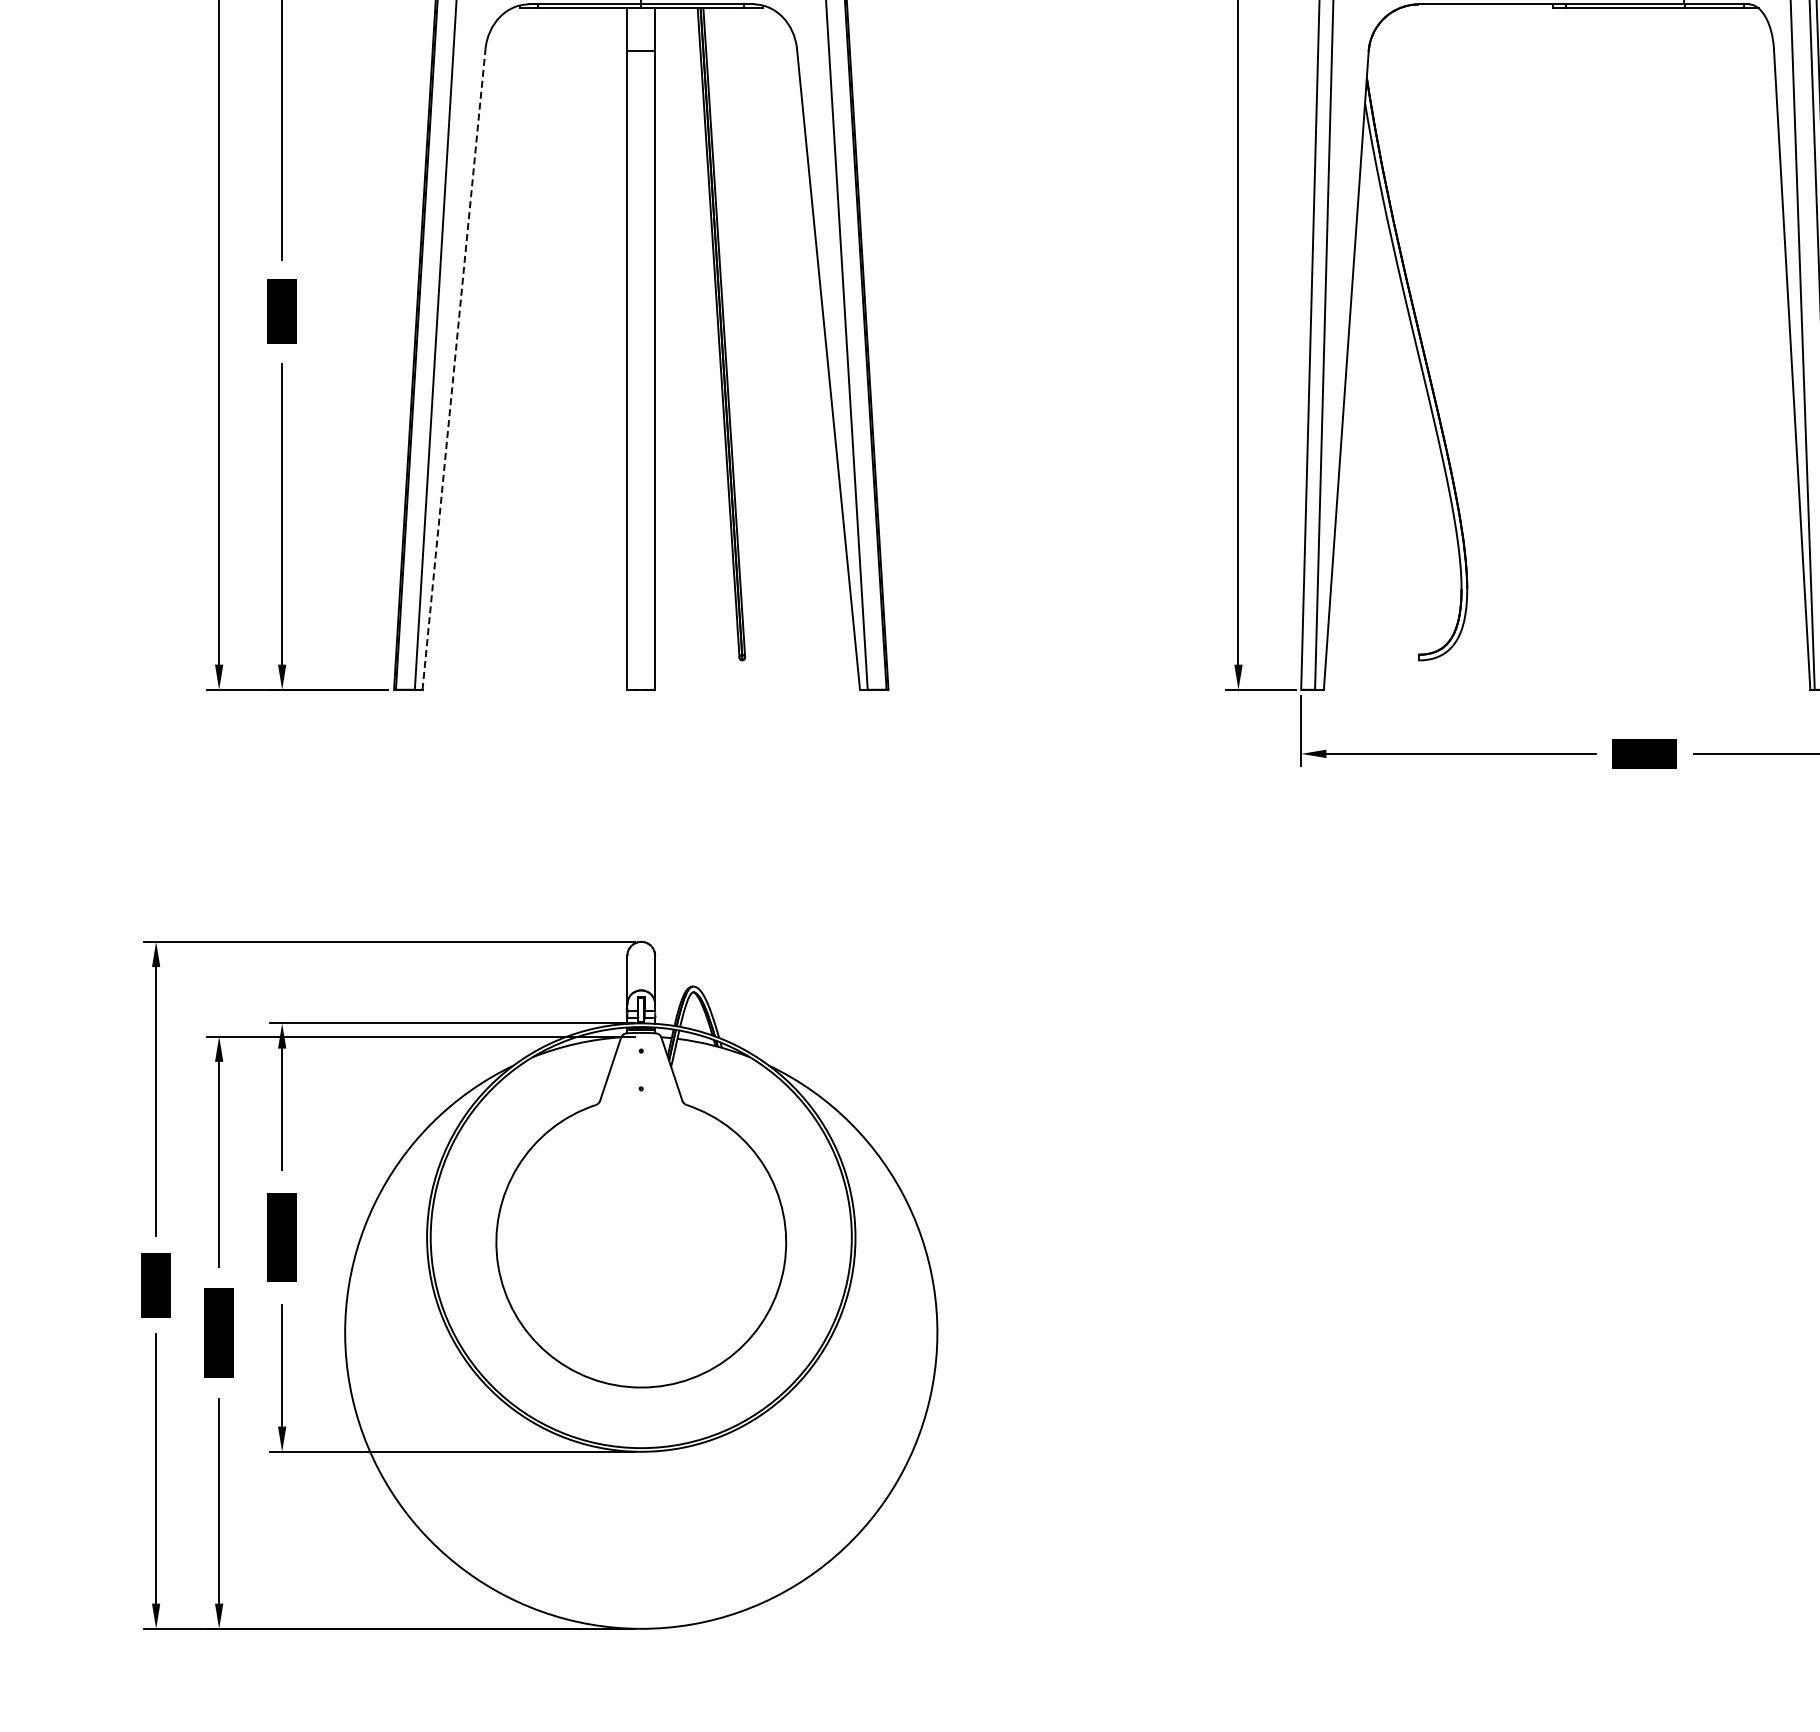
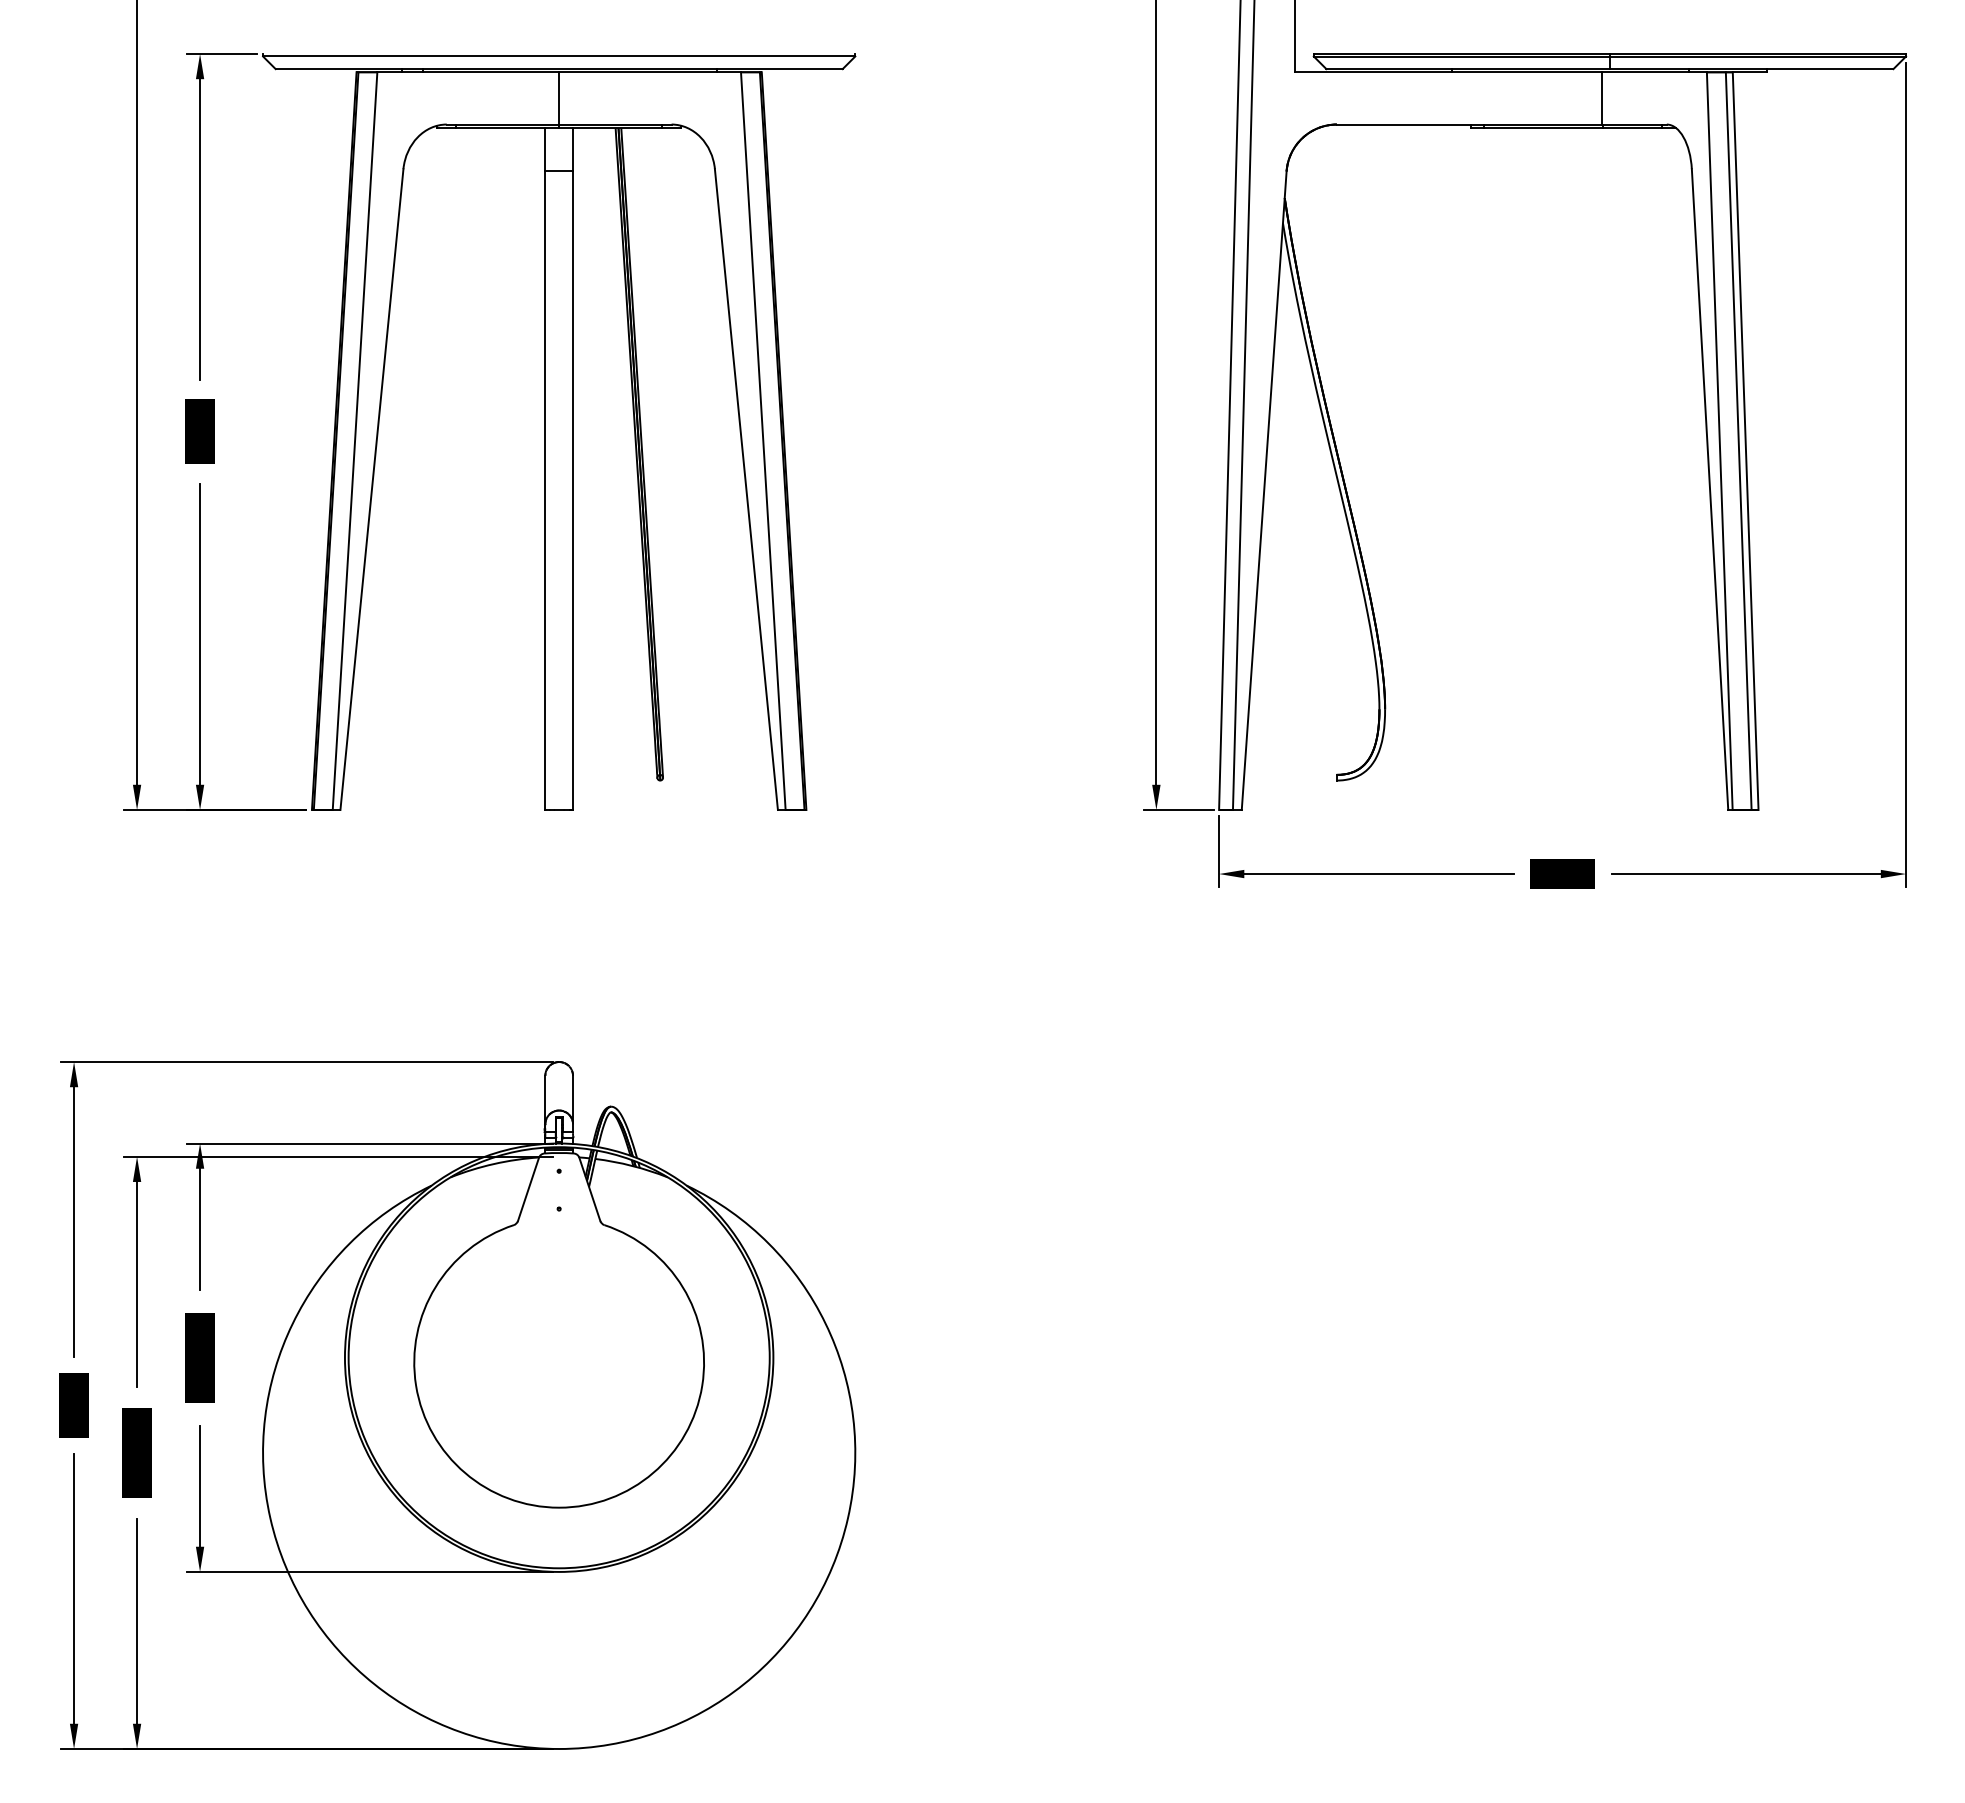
line: (453, 369) -> (371, 489), dashed -> solid

